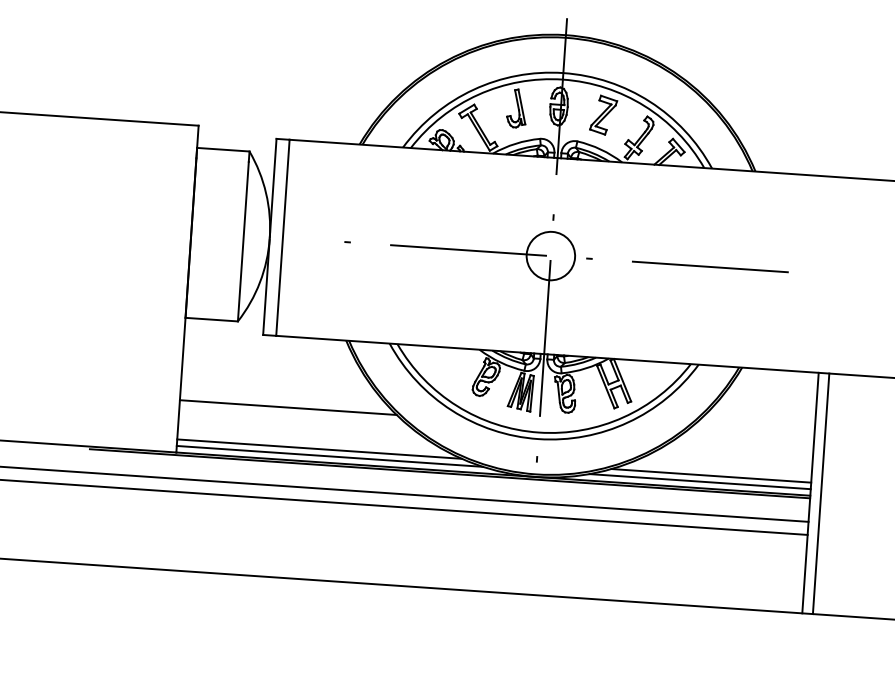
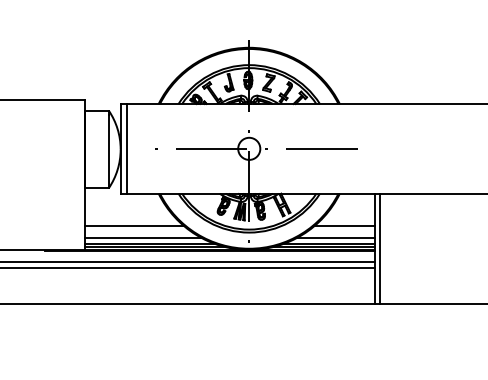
line: (304, 433) -> (142, 237), added
line: (747, 439) -> (344, 226), added
line: (726, 462) -> (335, 237), added

